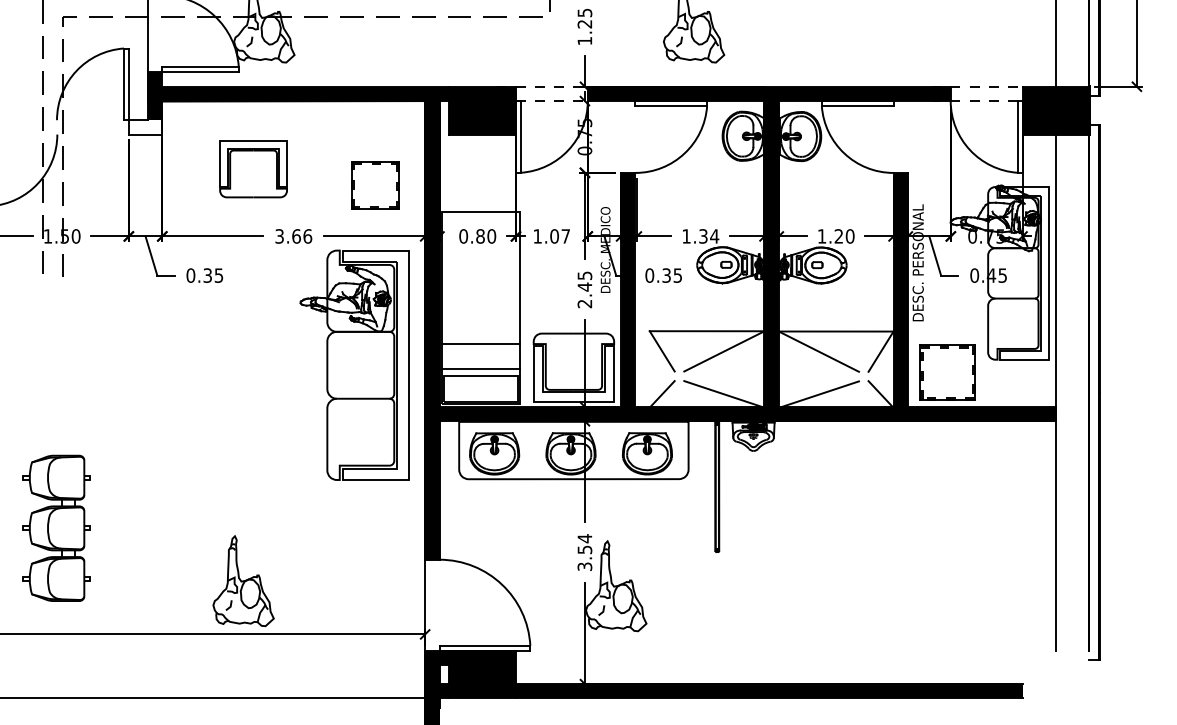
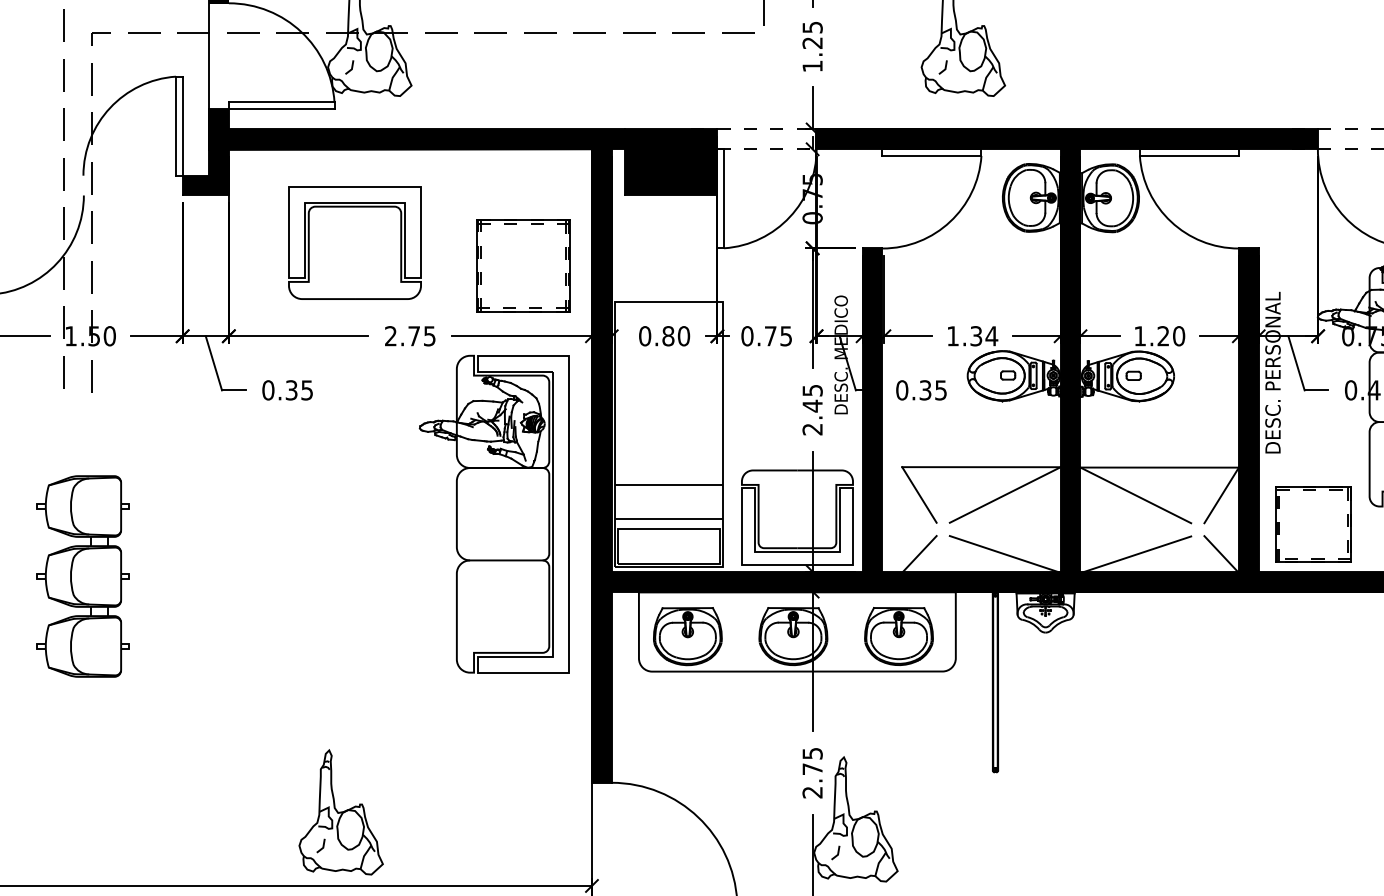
fill: (145, 127) -> (205, 185), added
part: (253, 168) -> (354, 242), size x1.43
part: (375, 185) -> (523, 265), size x1.43
text: (293, 236) -> (410, 336), 3.66 -> 2.75
text: (551, 236) -> (766, 336), 1.07 -> 0.75
part: (56, 527) -> (82, 575), moved
text: (584, 552) -> (812, 772), 3.54 -> 2.75

